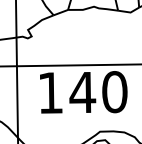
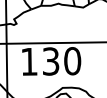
text: (82, 92) -> (50, 61), 140 -> 130

